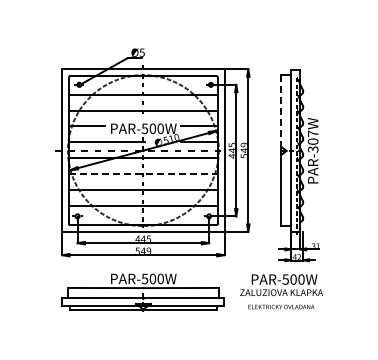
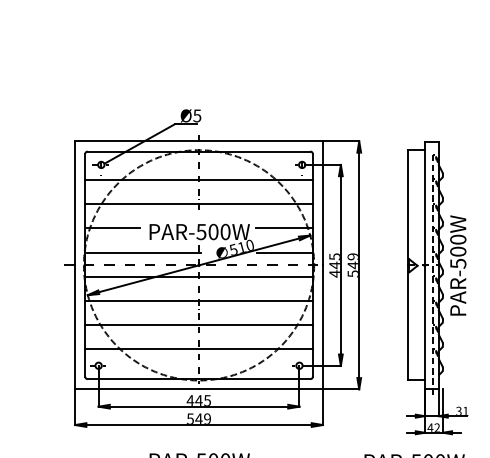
line: (280, 112) -> (408, 207), dashed -> solid
text: (312, 141) -> (457, 251), PAR-307W -> PAR-500W
line: (143, 173) -> (199, 300), dashed -> solid

